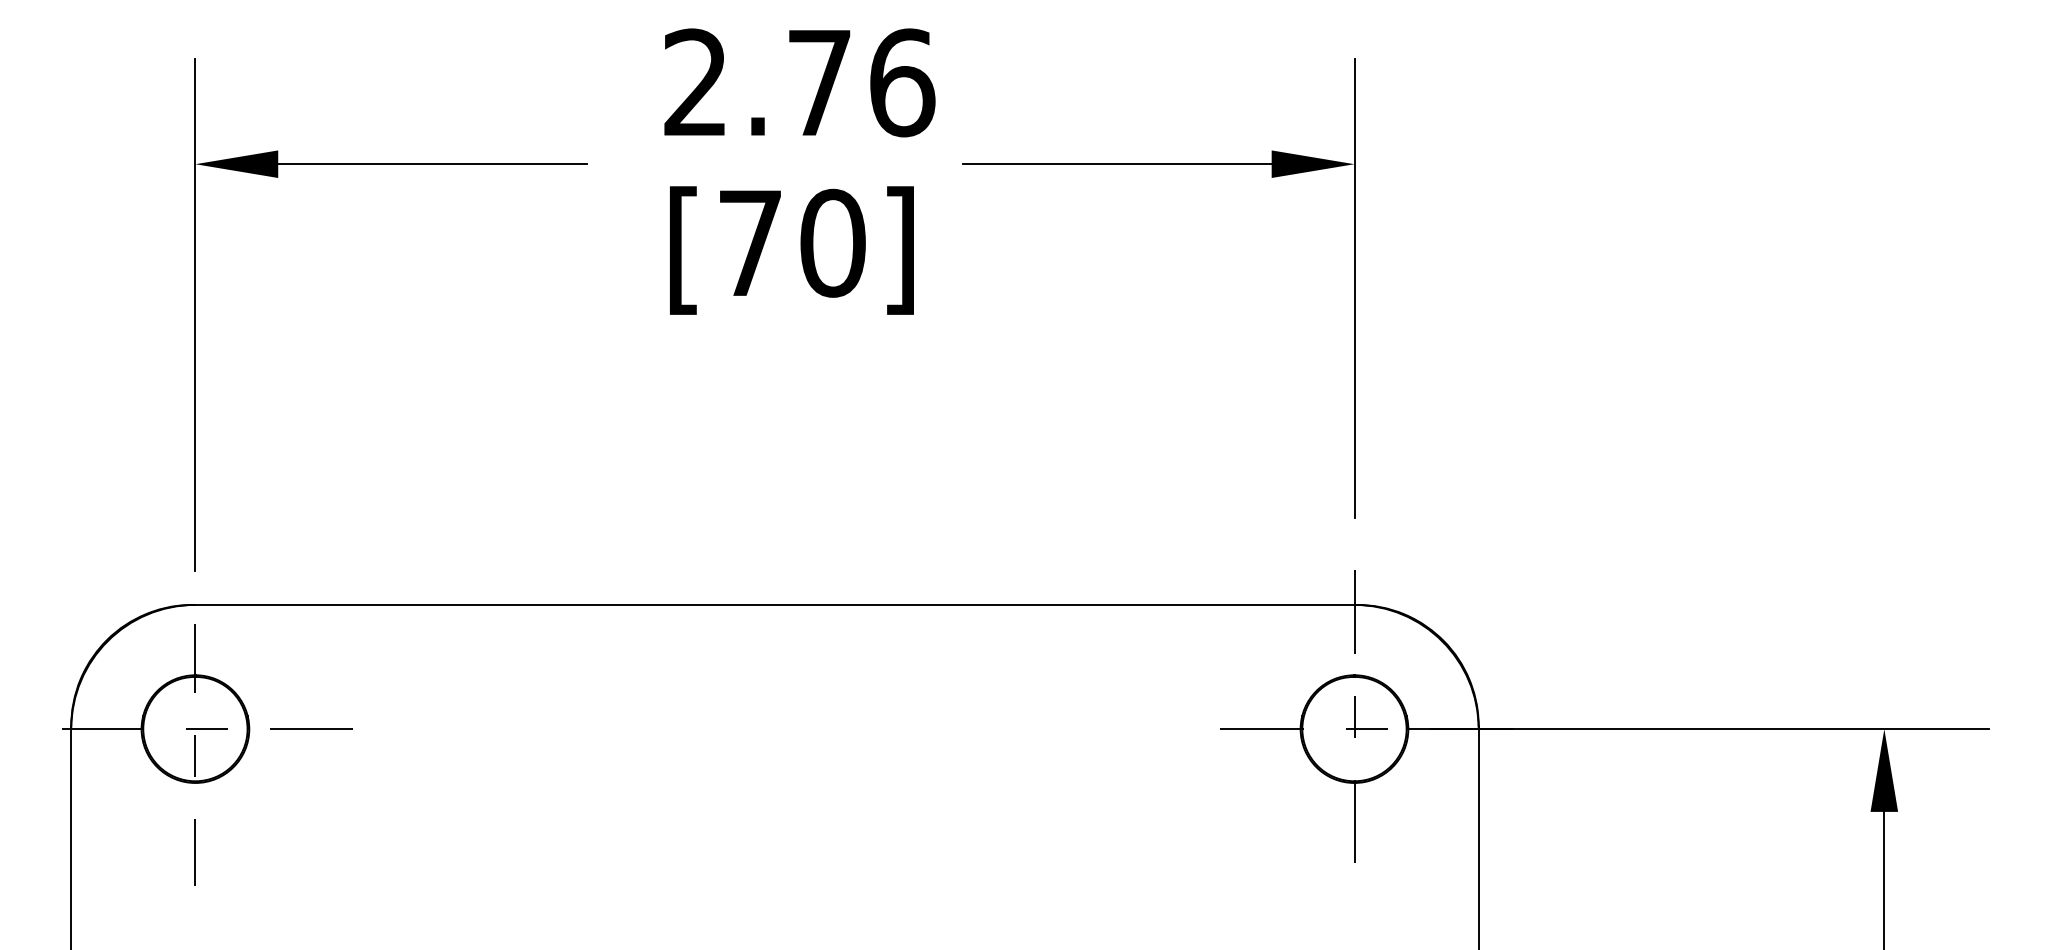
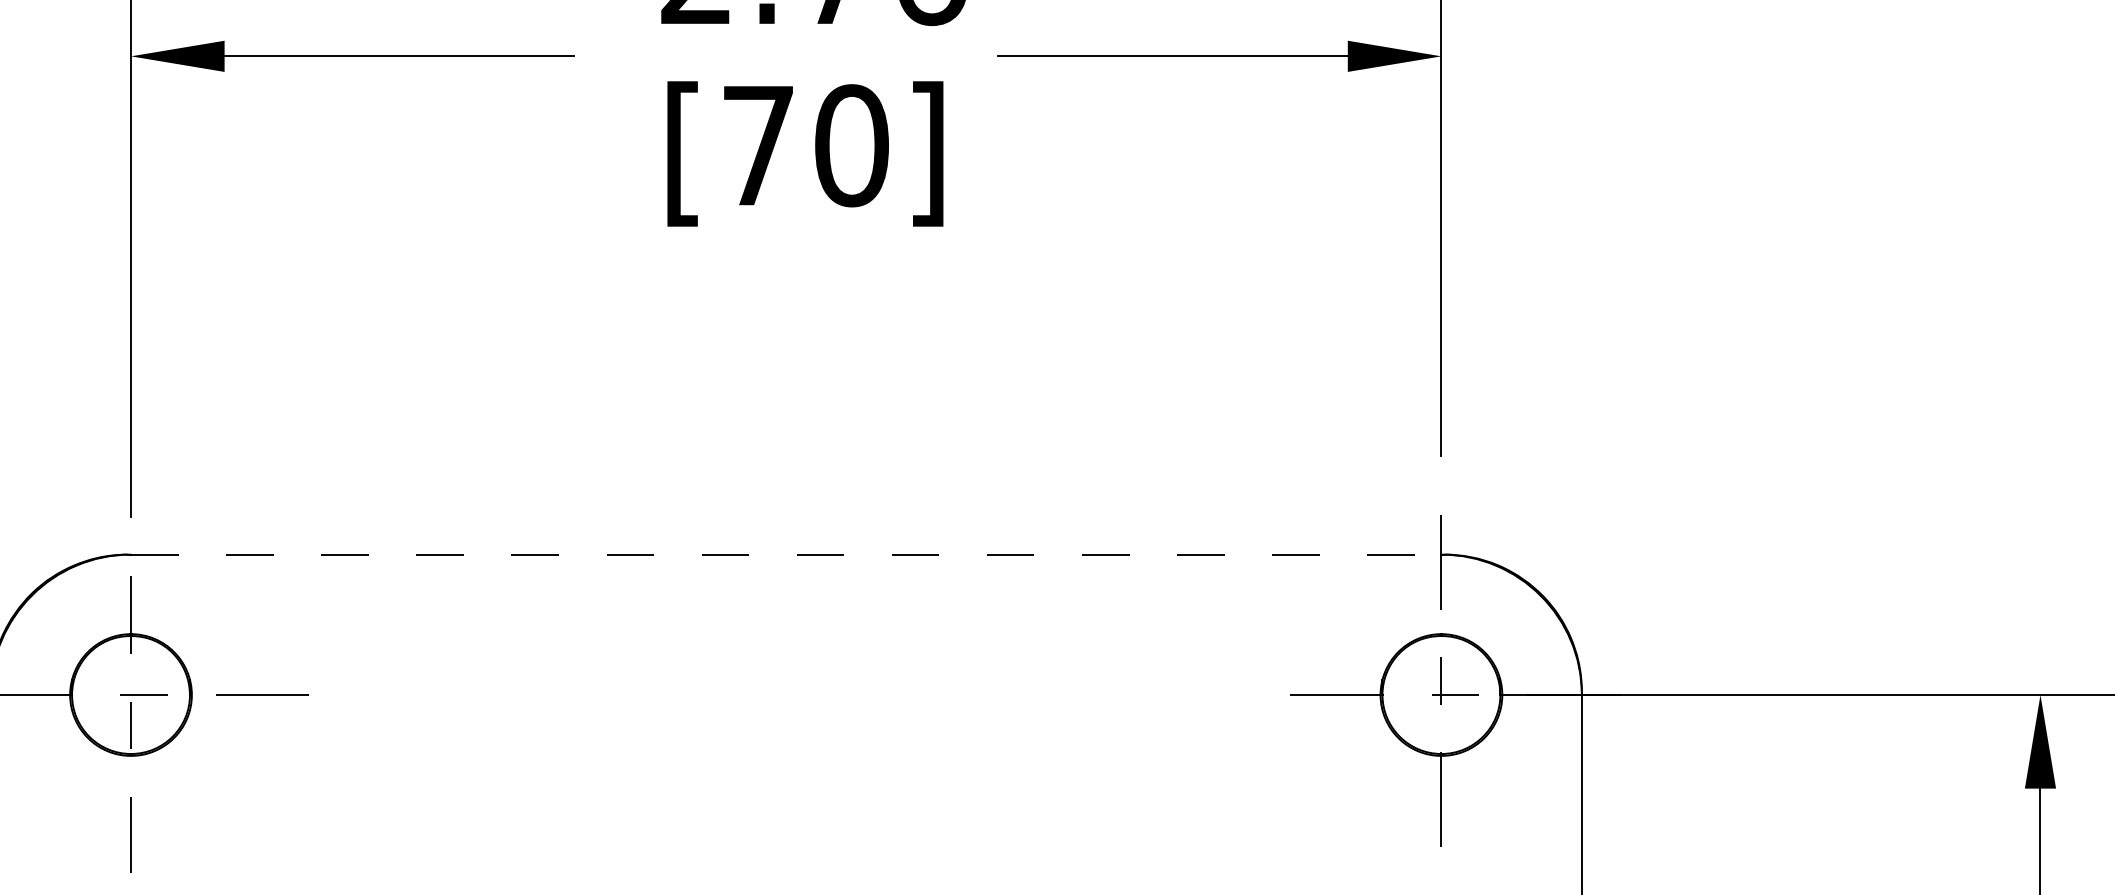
line: (774, 604) -> (785, 554), solid -> dashed

